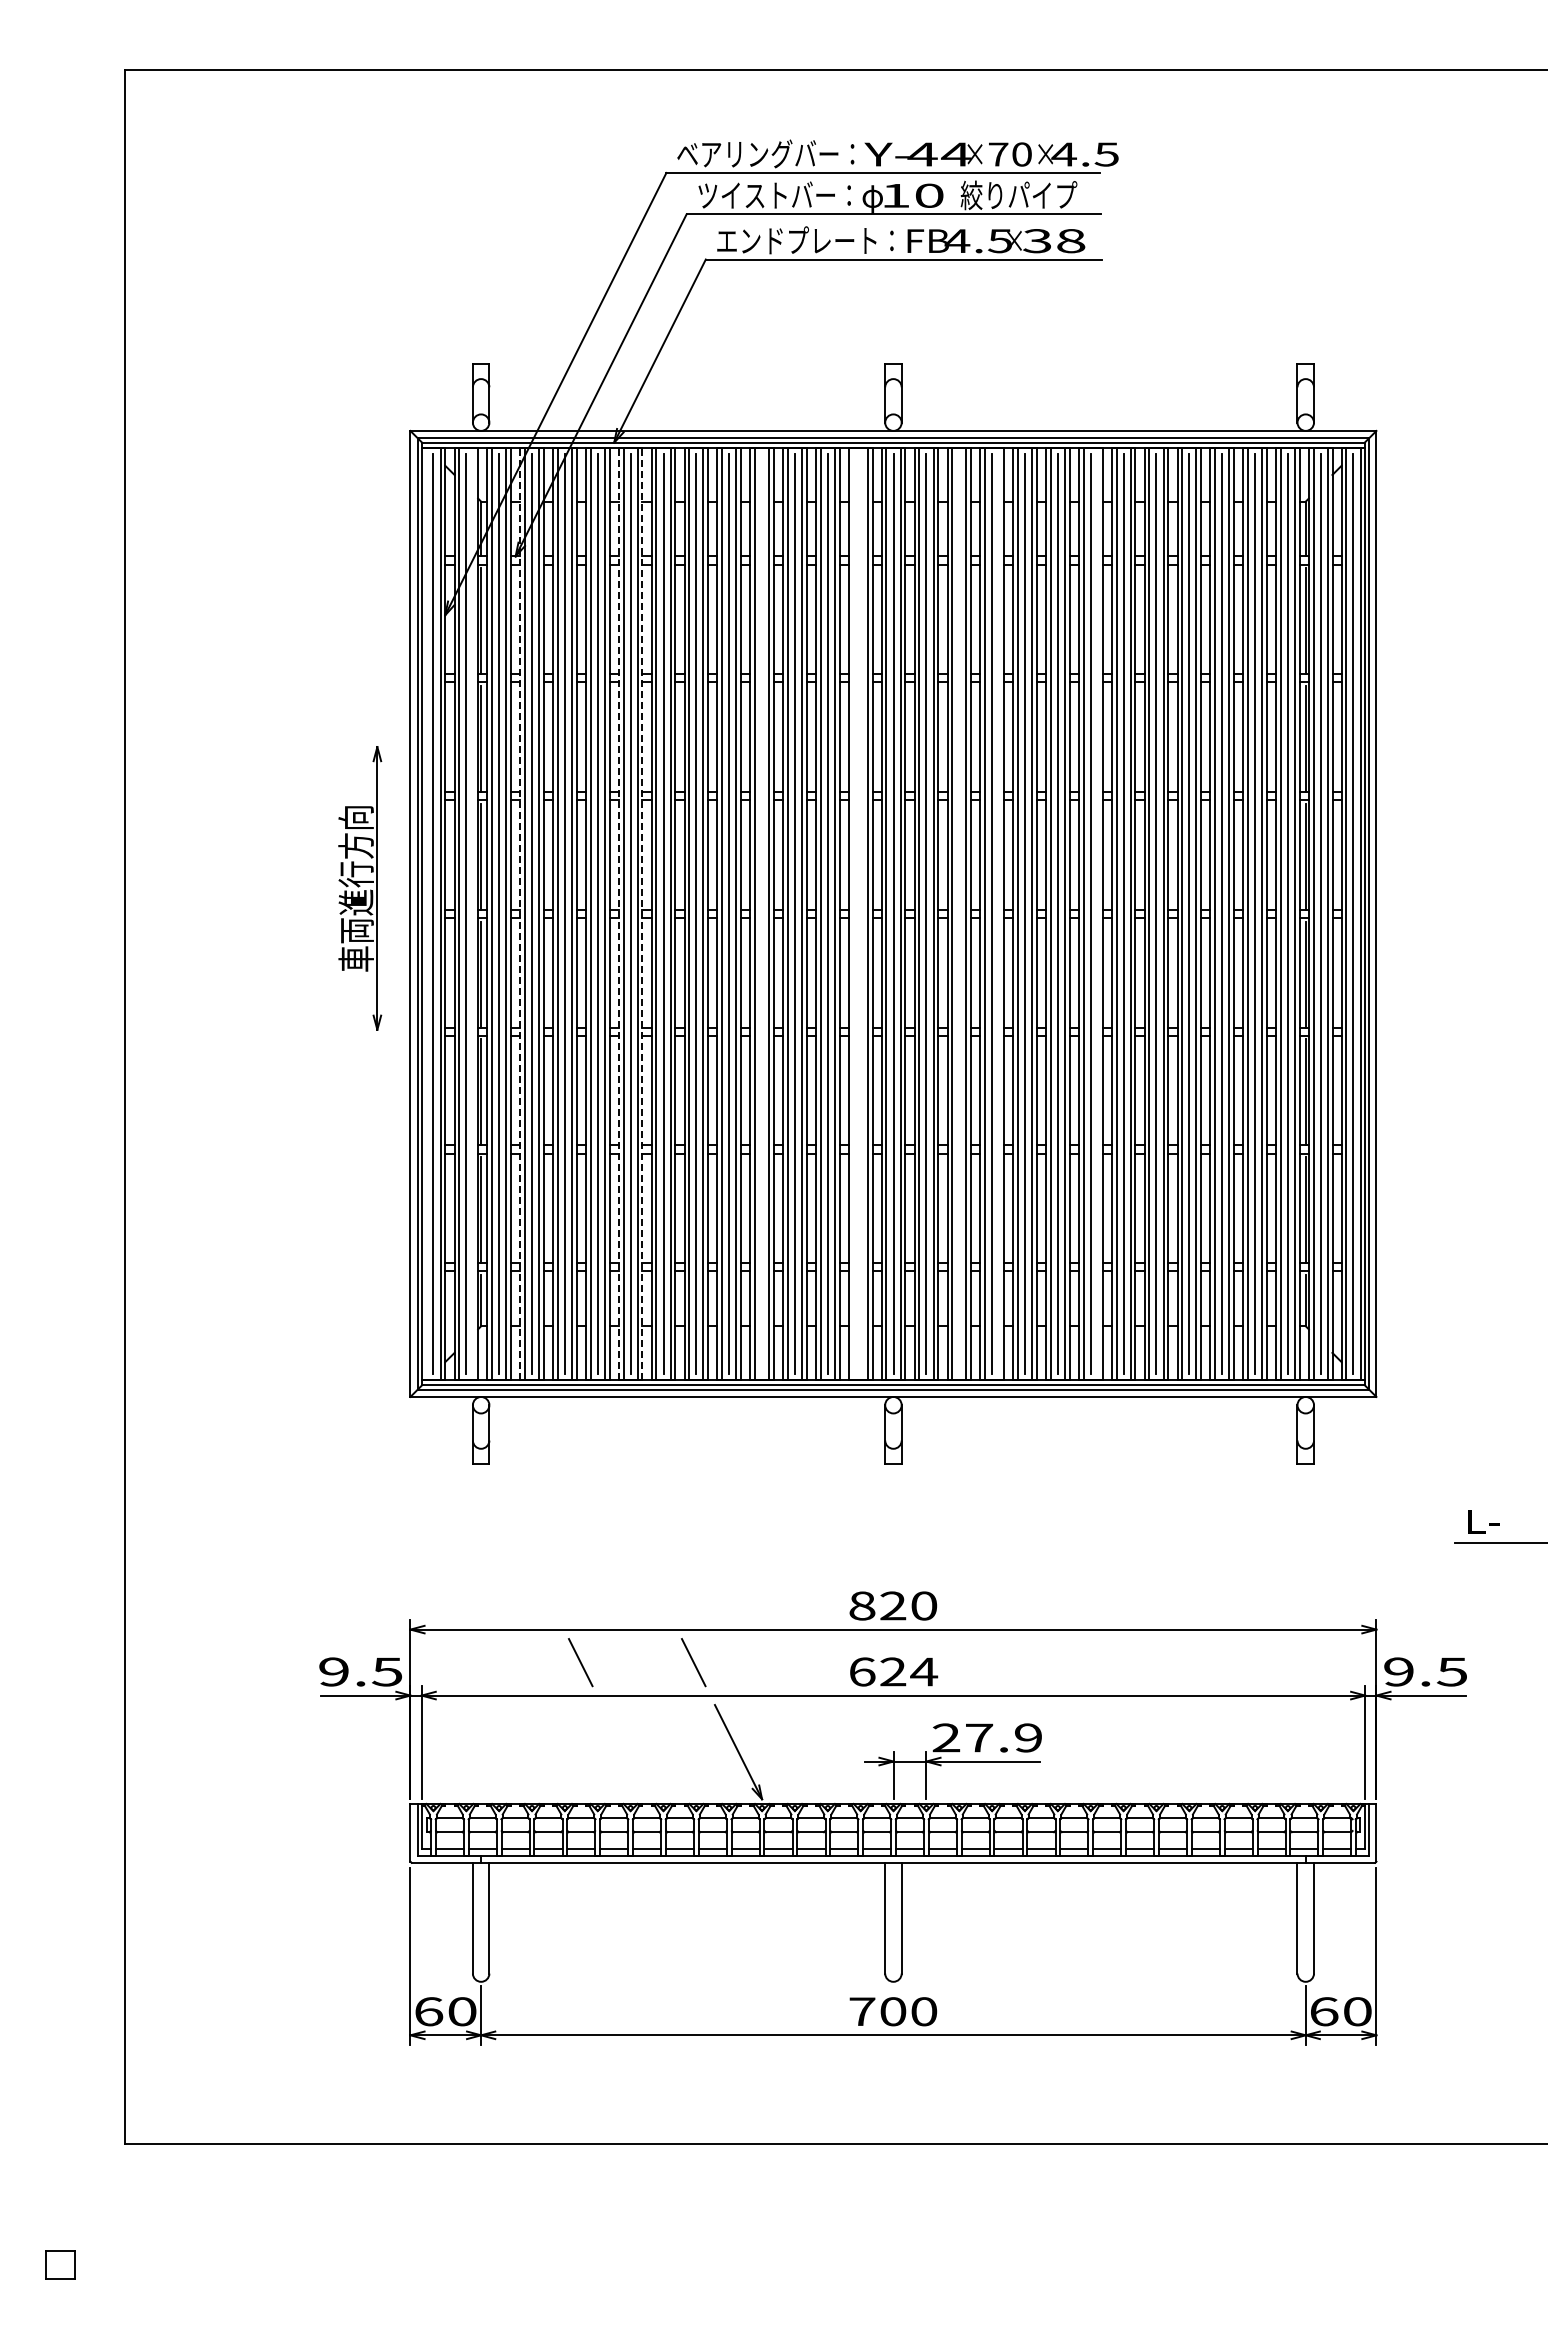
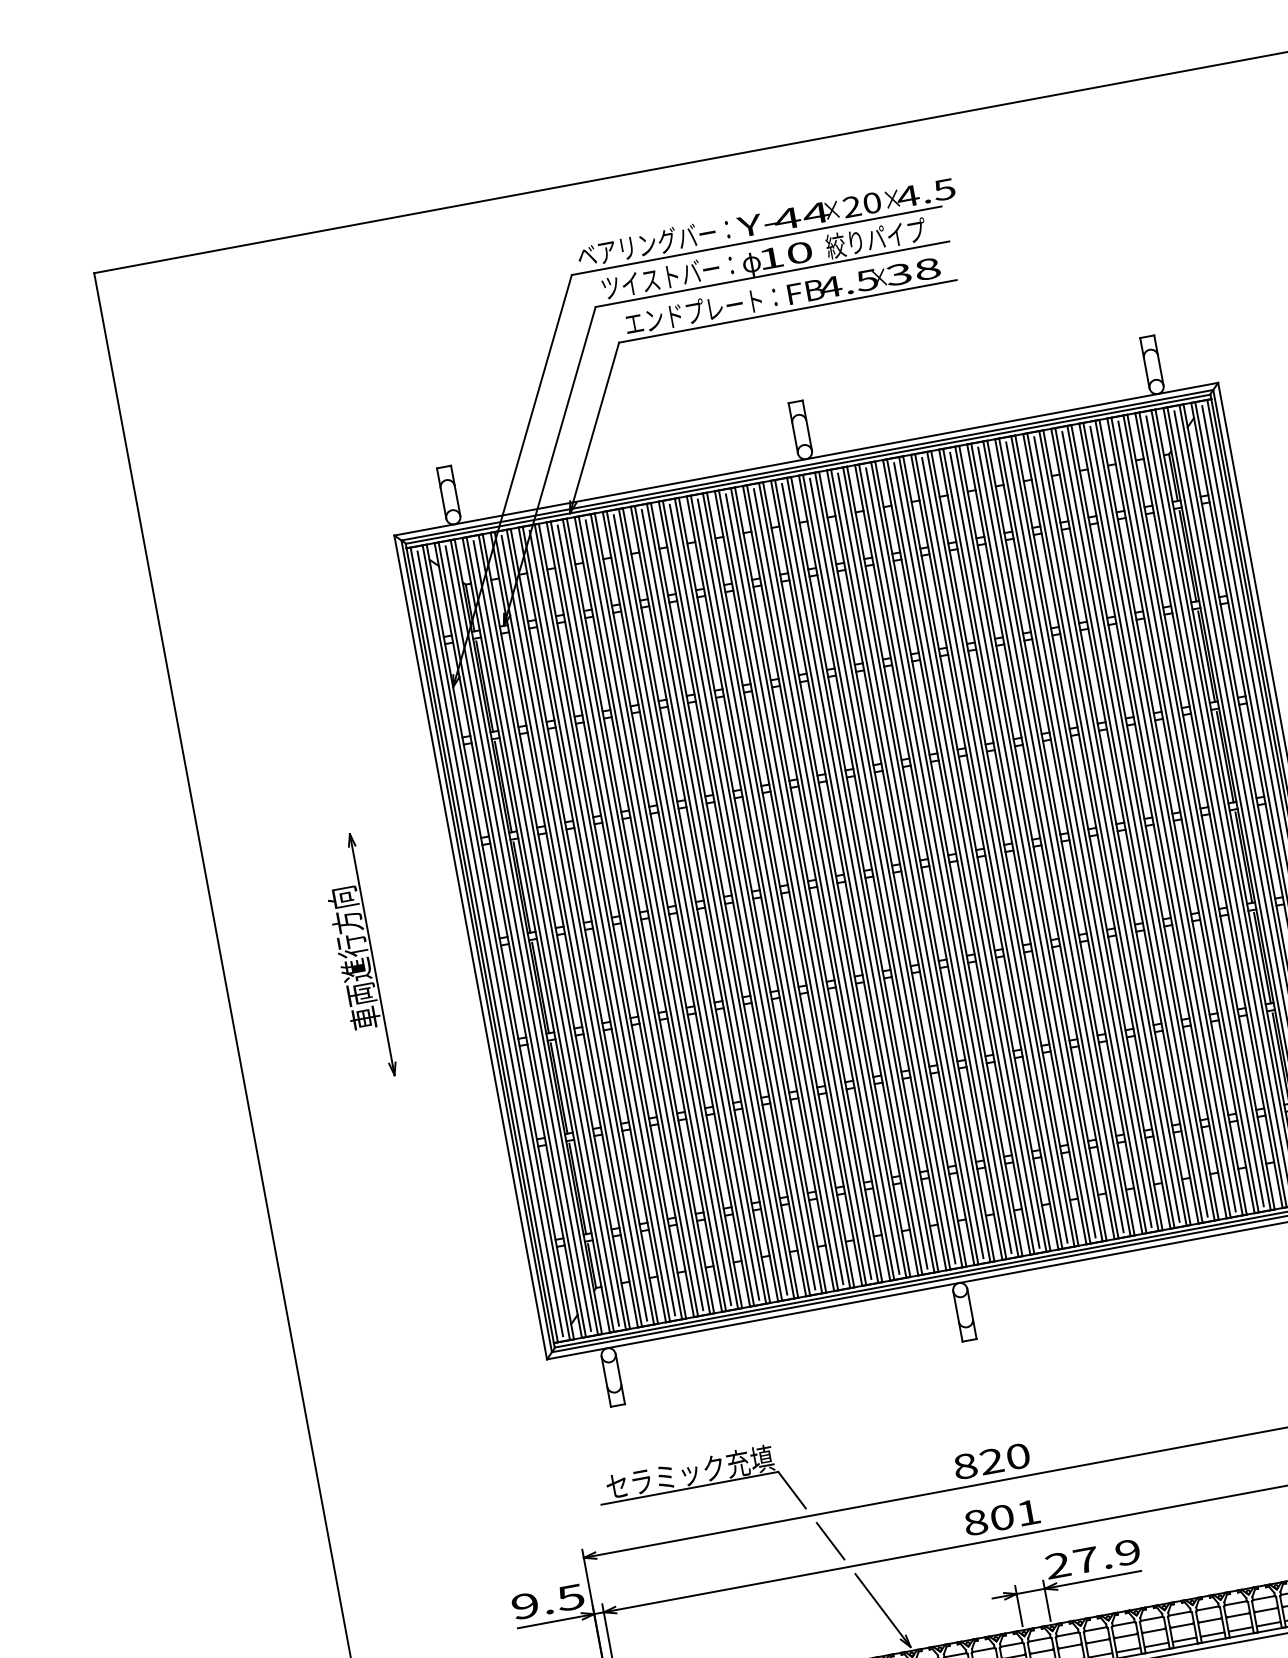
text: (998, 154) -> (852, 206), 70 -> 20
part: (360, 888) -> (357, 957), moved
line: (426, 913) -> (484, 944), added
line: (473, 913) -> (524, 937), added
line: (520, 913) -> (564, 929), dashed -> solid
line: (618, 913) -> (648, 914), dashed -> solid
line: (642, 913) -> (668, 910), dashed -> solid
line: (762, 913) -> (770, 891), added
line: (853, 913) -> (848, 877), added
line: (860, 913) -> (854, 875), added
line: (959, 913) -> (938, 860), added
line: (999, 913) -> (972, 853), added
line: (1097, 913) -> (1056, 838), added
part: (557, 1573) -> (700, 1486), added
line: (580, 1662) -> (734, 1559), removed
text: (893, 1671) -> (1002, 1517), 624 -> 801

